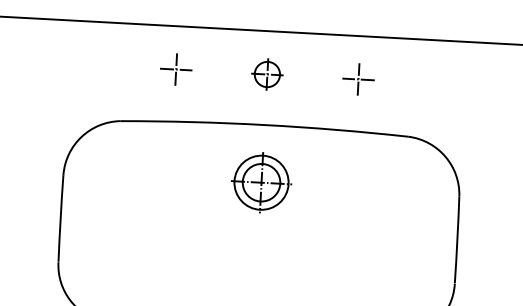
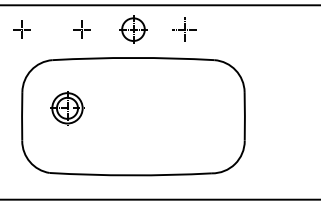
part: (67, 63) -> (21, 29), added
part: (267, 74) -> (133, 29), size x1.6
part: (358, 79) -> (184, 29), size x1.4
part: (261, 183) -> (67, 108), moved

